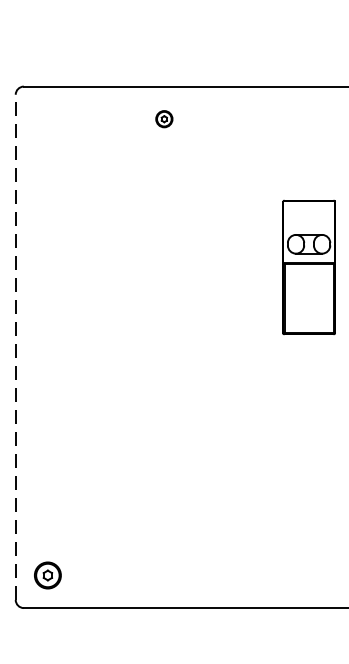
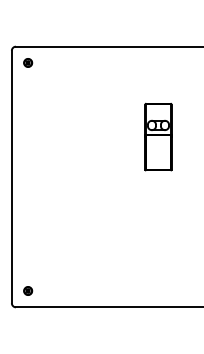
part: (165, 118) -> (28, 62), moved
line: (14, 346) -> (11, 176), dashed -> solid
part: (49, 574) -> (28, 290), size x0.62

